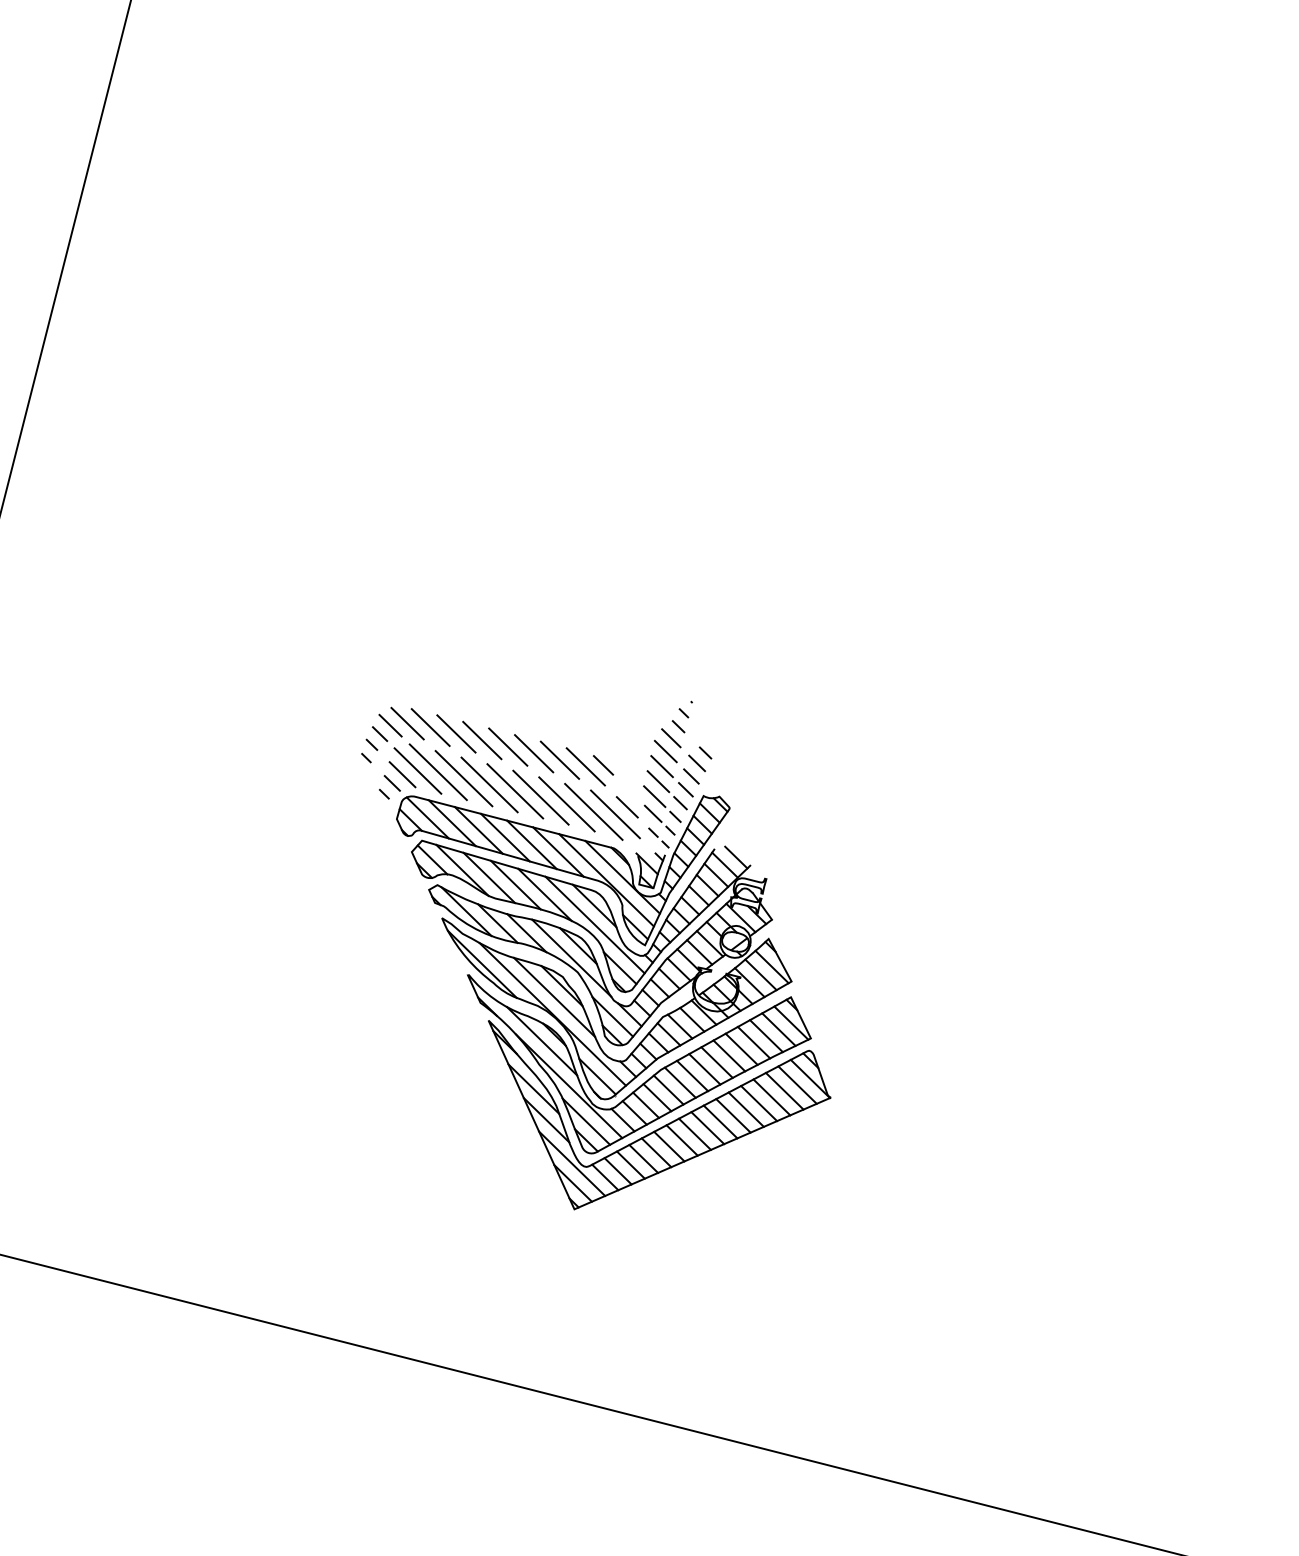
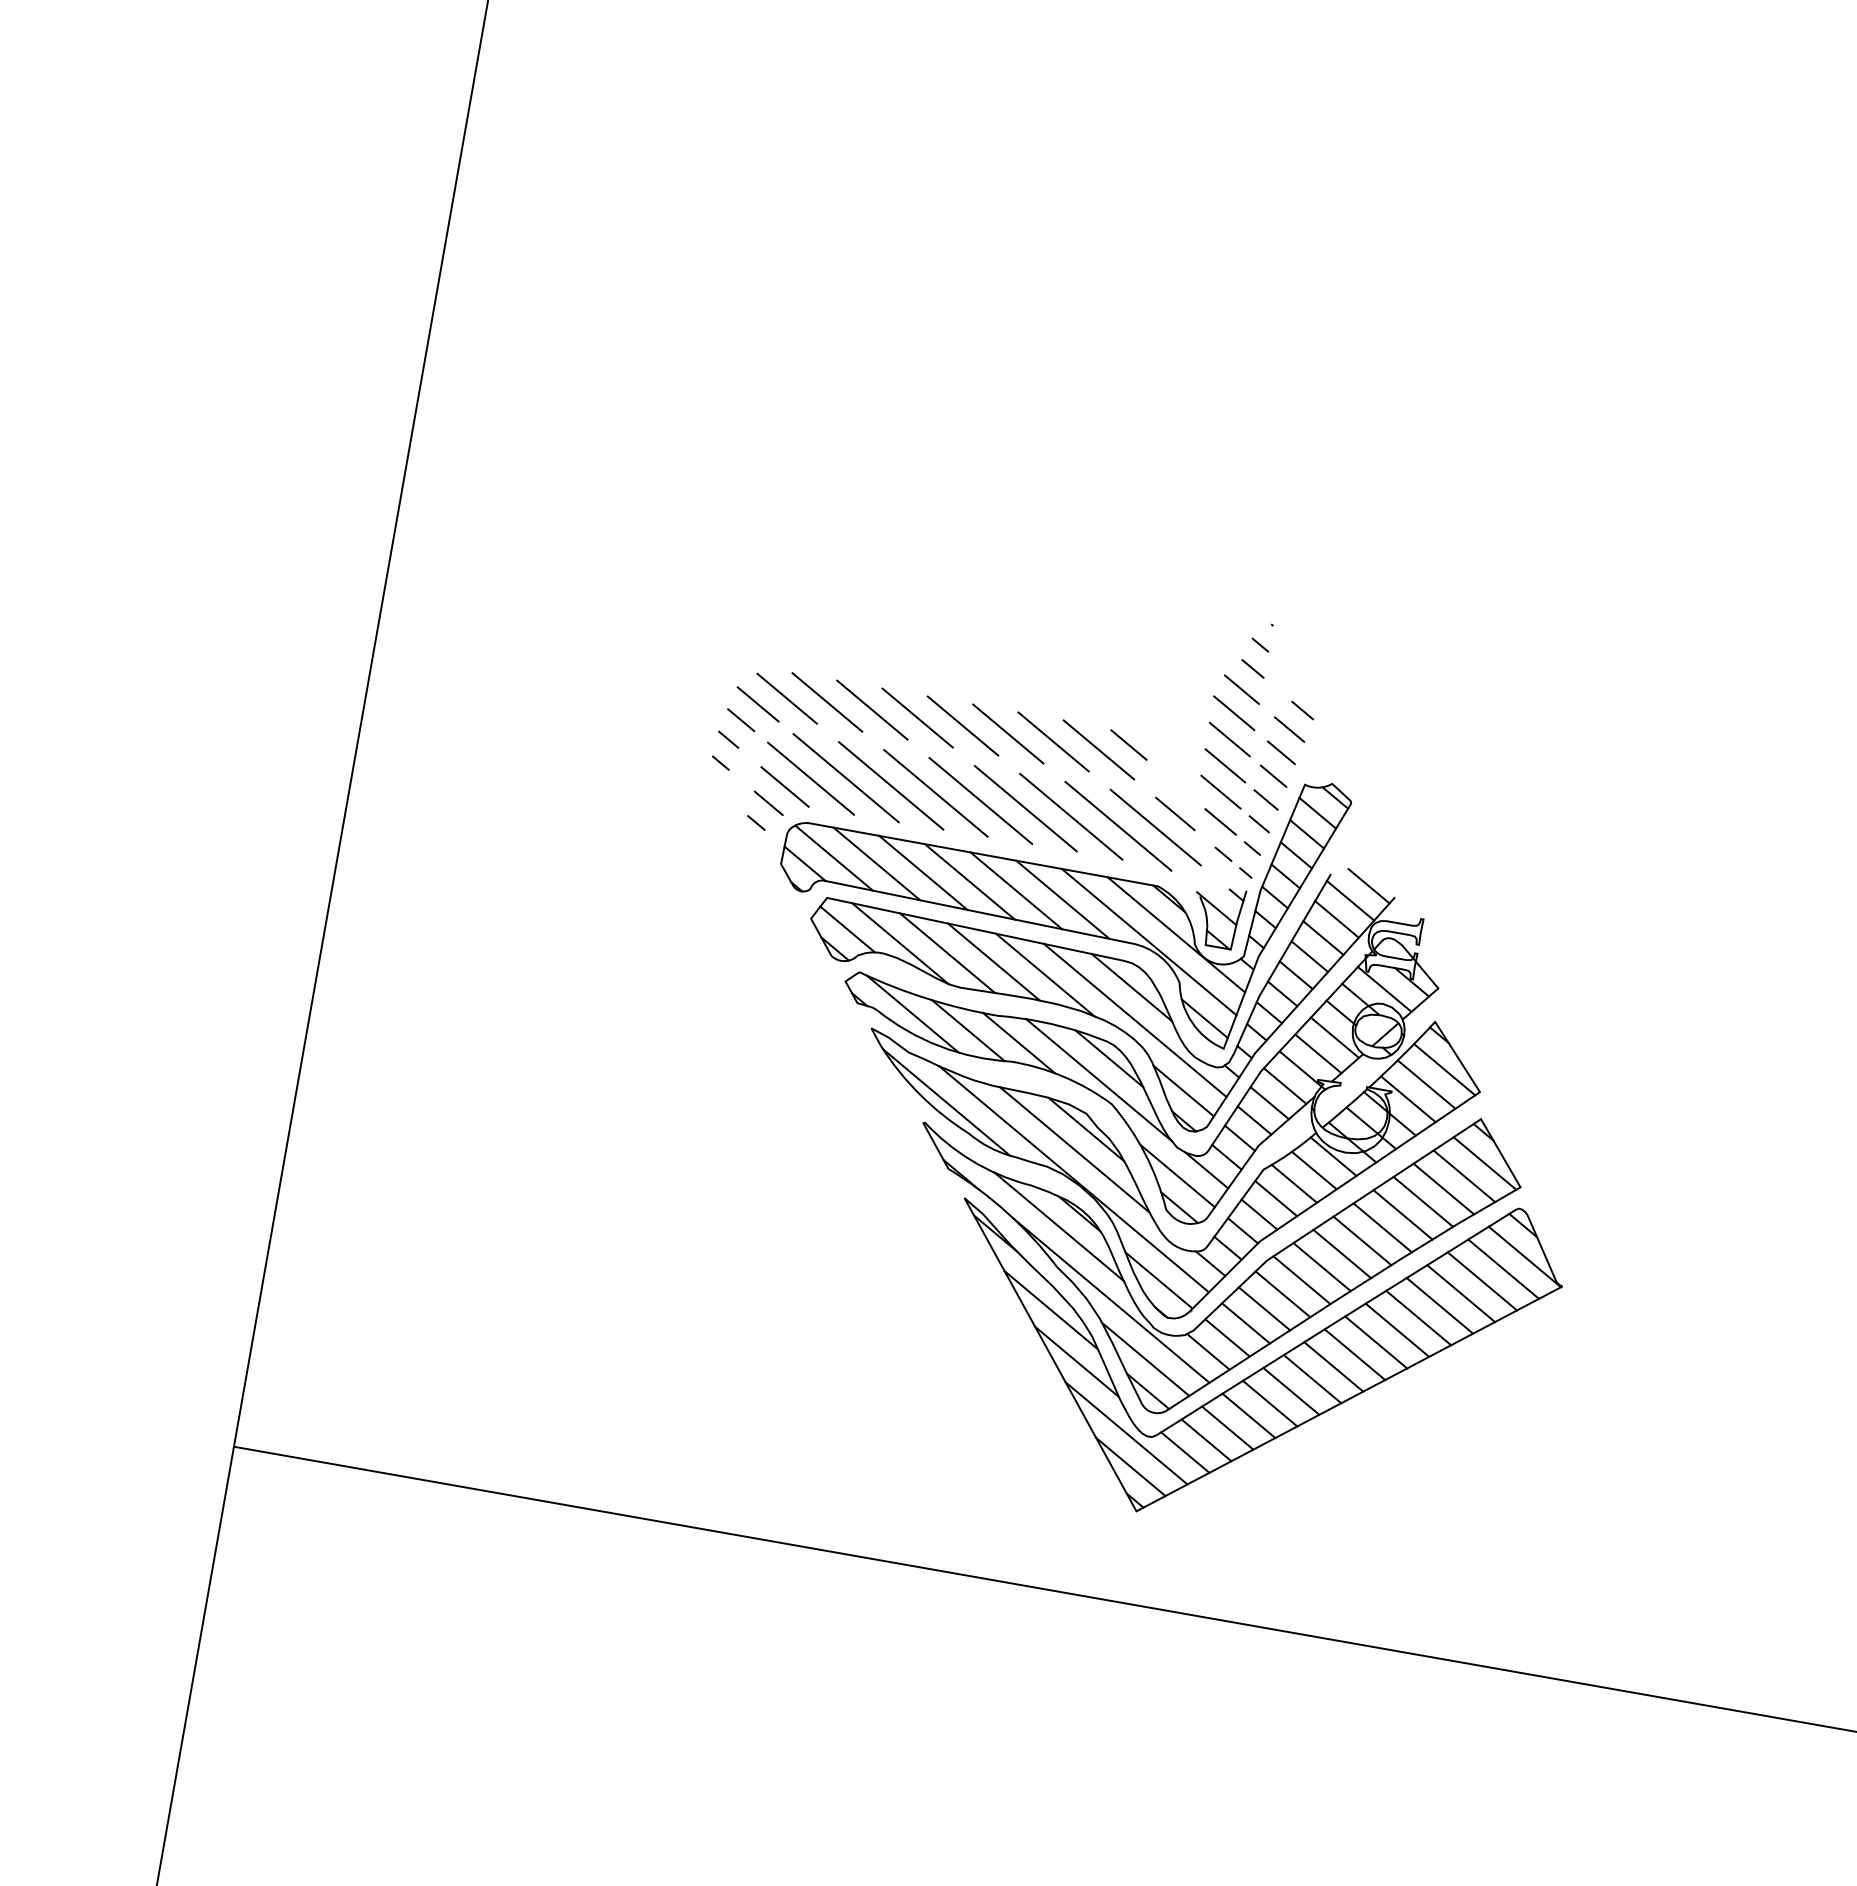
part: (594, 952) -> (1137, 1067), size x1.43

